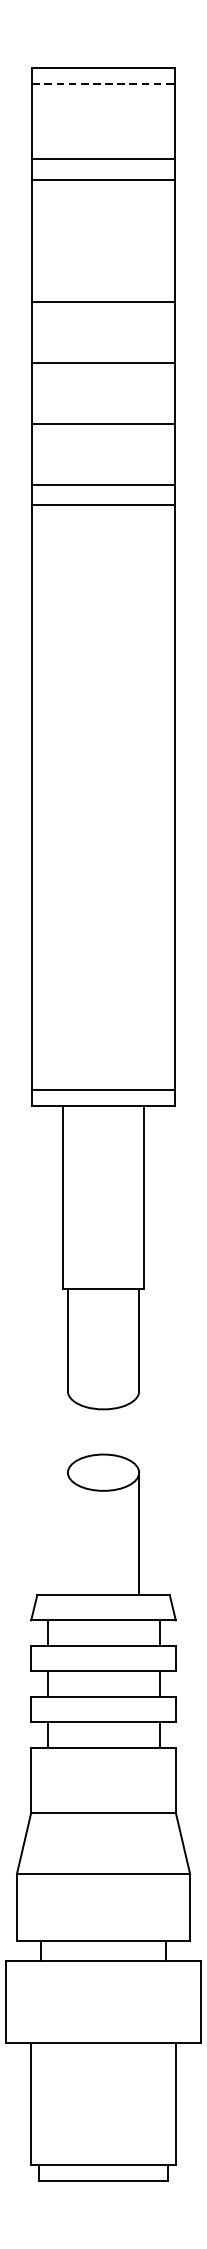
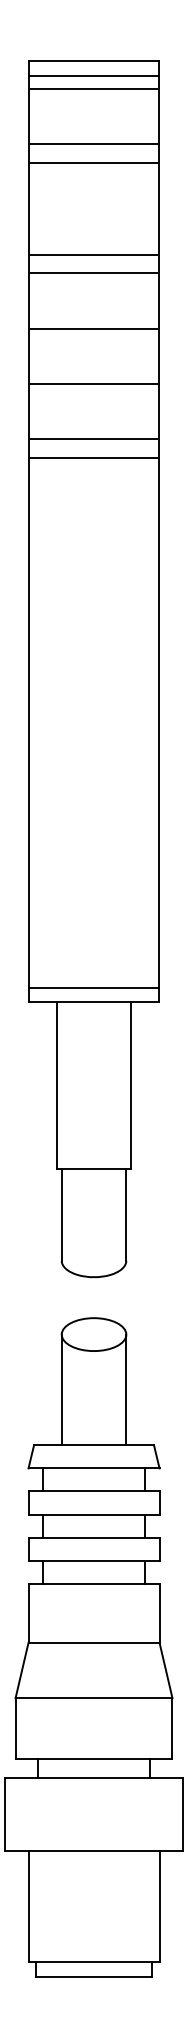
line: (104, 83) -> (94, 75), dashed -> solid
line: (102, 97) -> (93, 88), added
line: (102, 281) -> (93, 254), added
line: (67, 1533) -> (61, 1389), added

